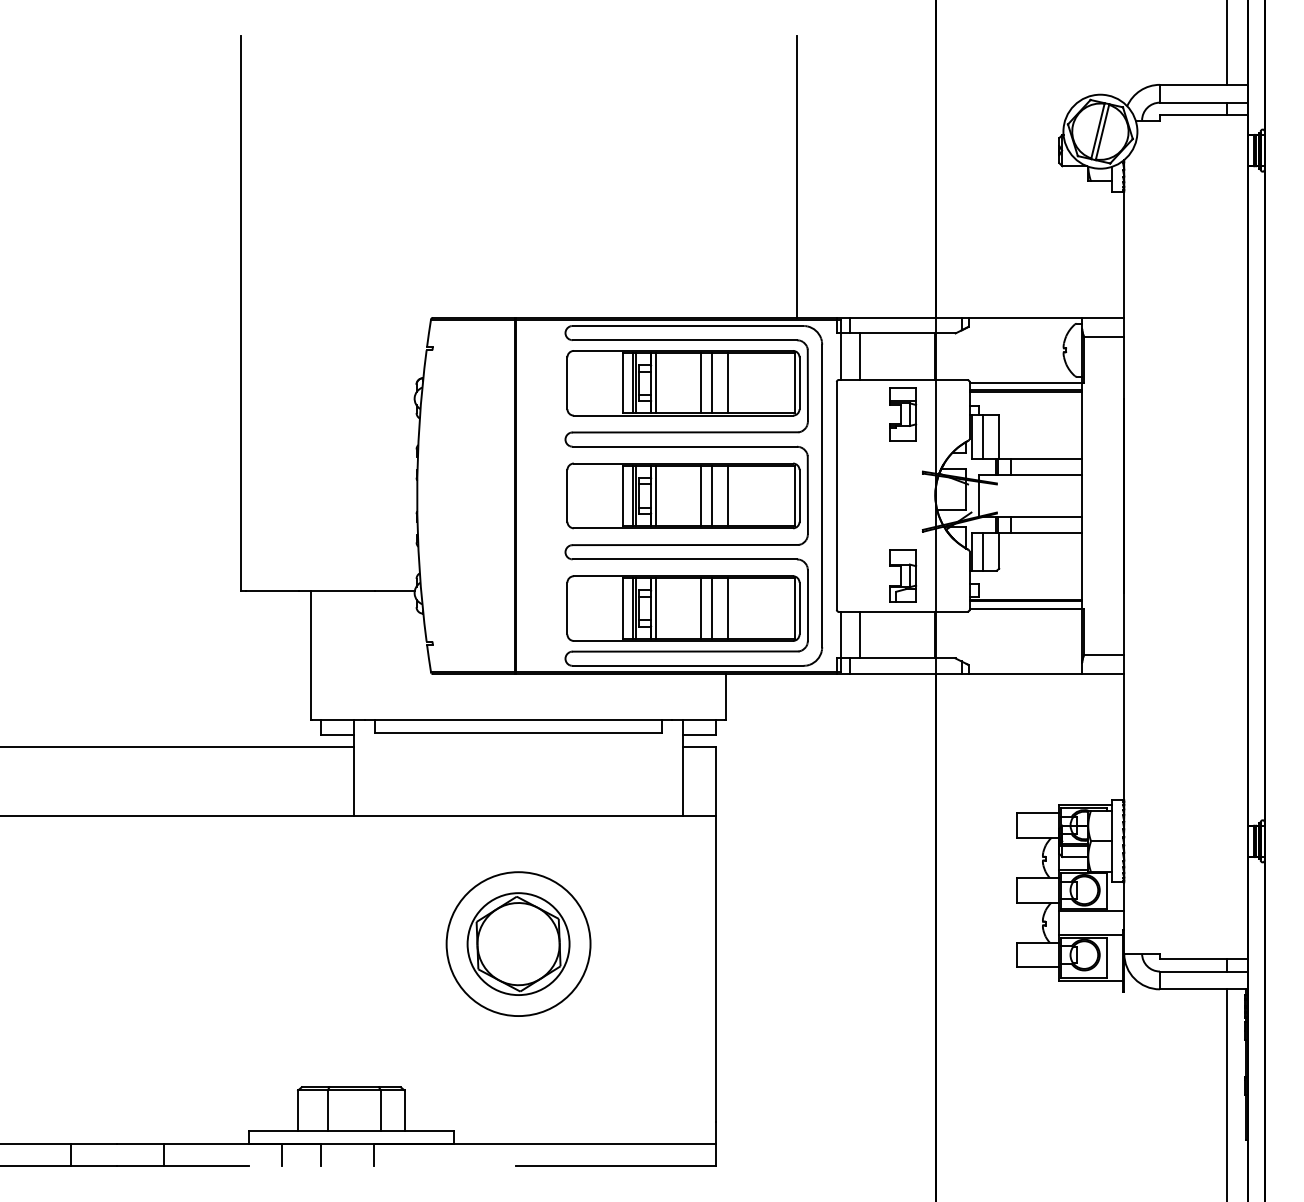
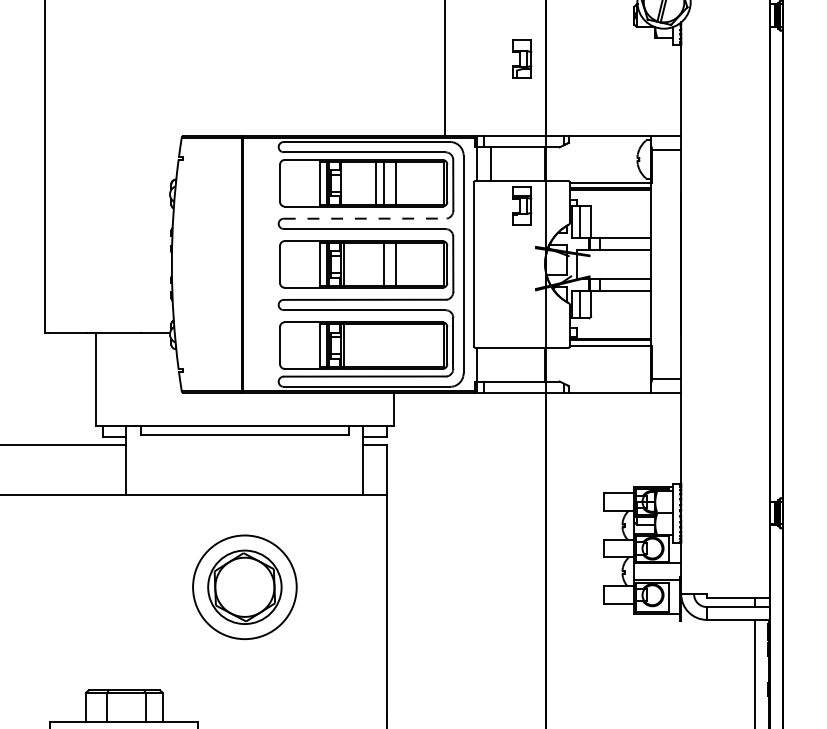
line: (655, 383) -> (343, 183), removed
line: (685, 432) -> (365, 218), solid -> dashed
line: (701, 495) -> (376, 264), removed
part: (902, 575) -> (521, 58), moved
line: (701, 608) -> (376, 345), removed
line: (711, 608) -> (383, 345), removed
line: (727, 608) -> (395, 345), removed
line: (860, 634) -> (491, 364), removed

